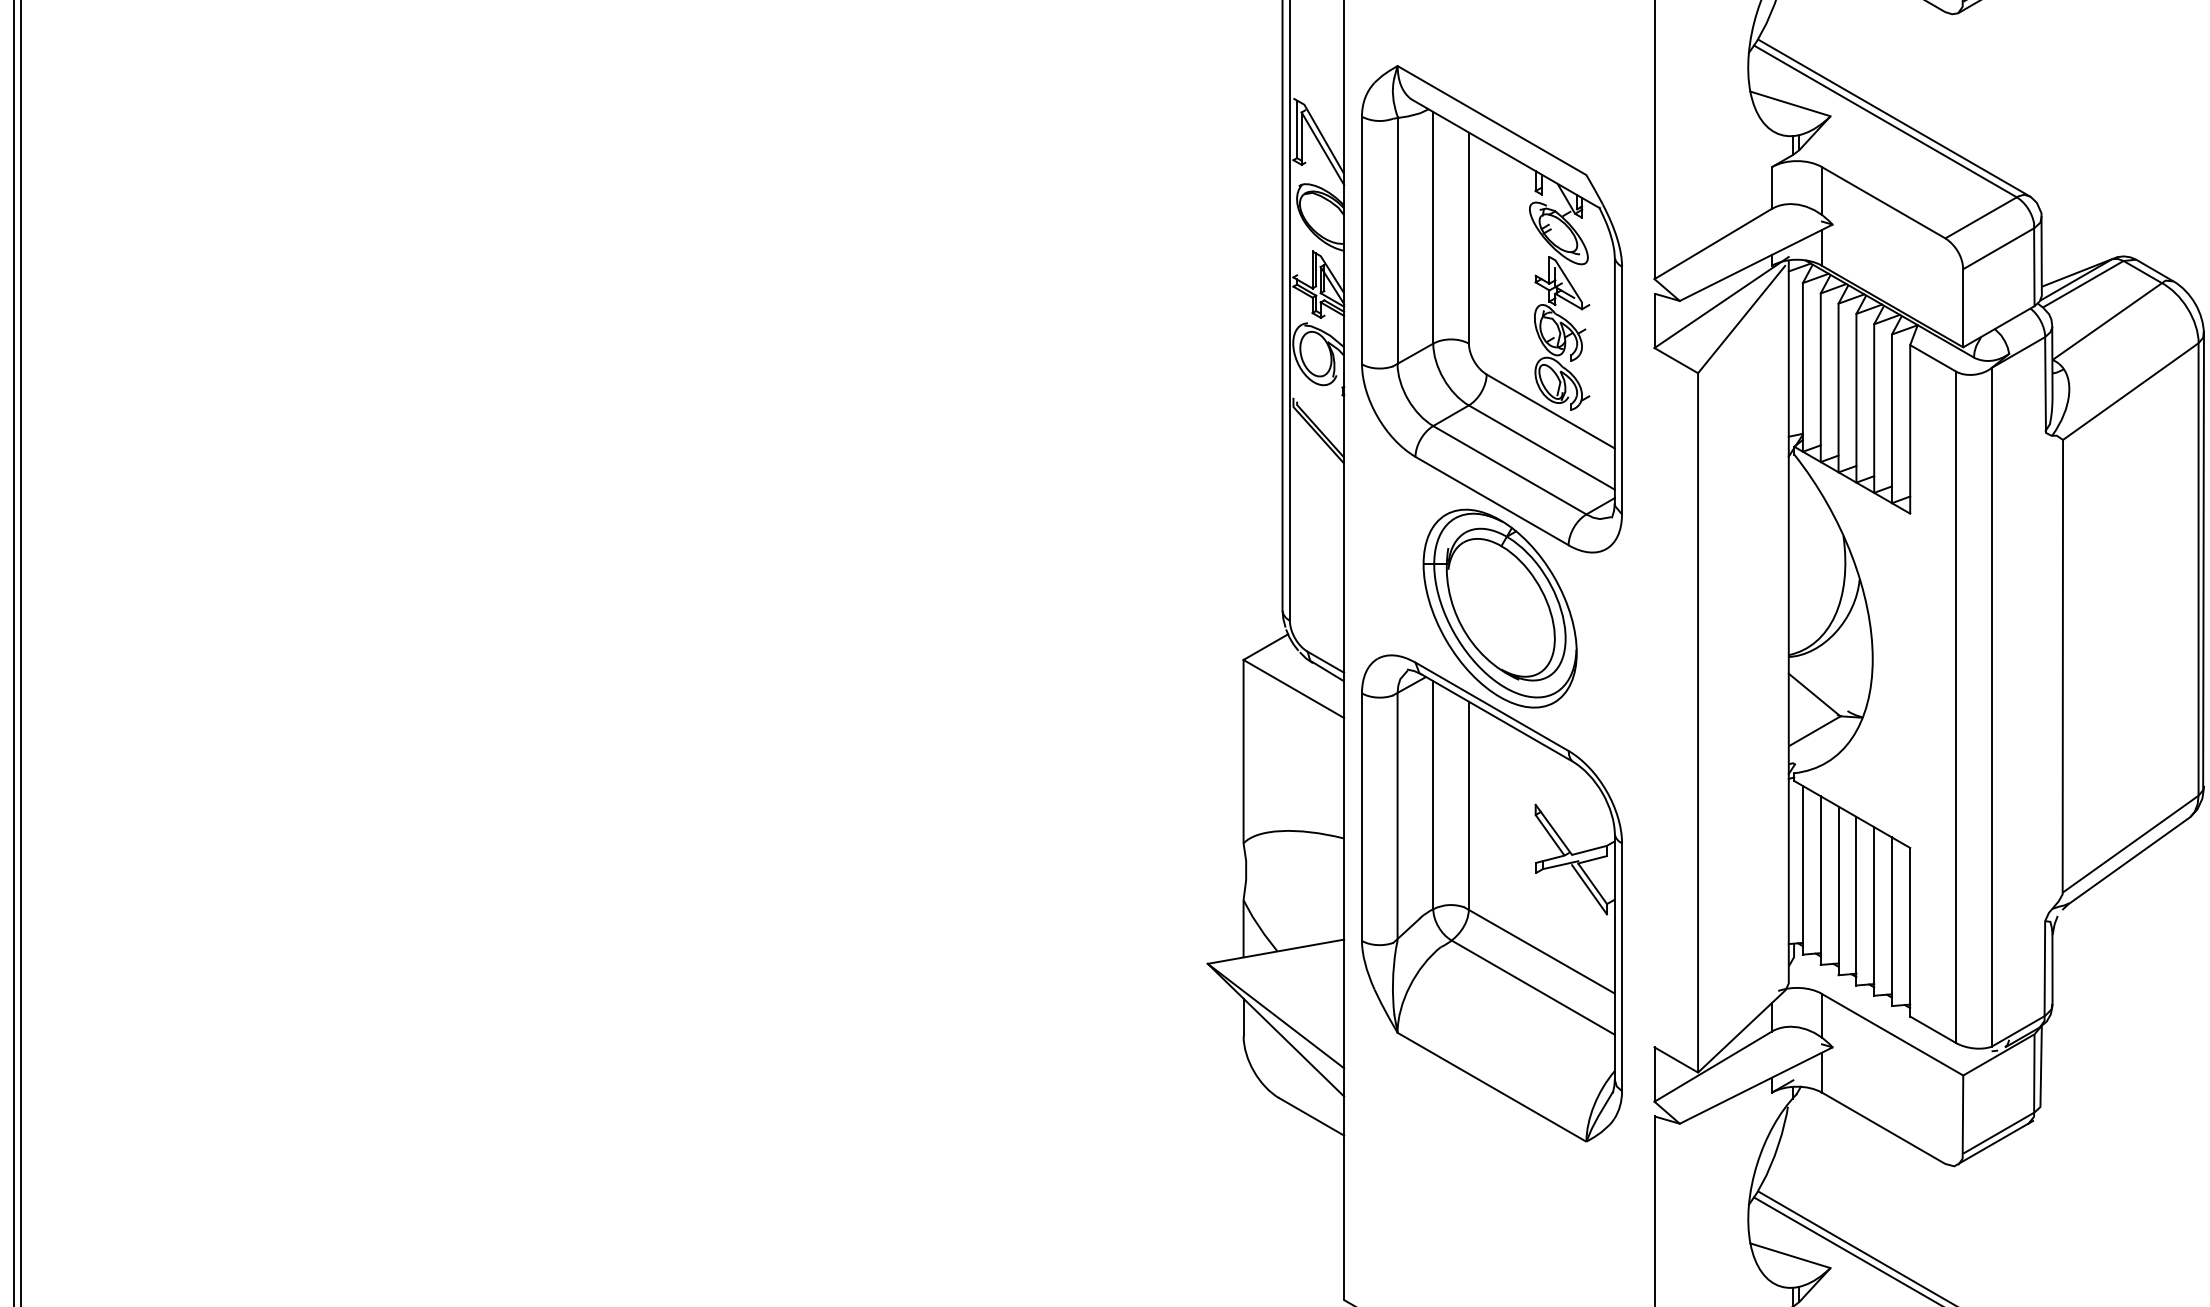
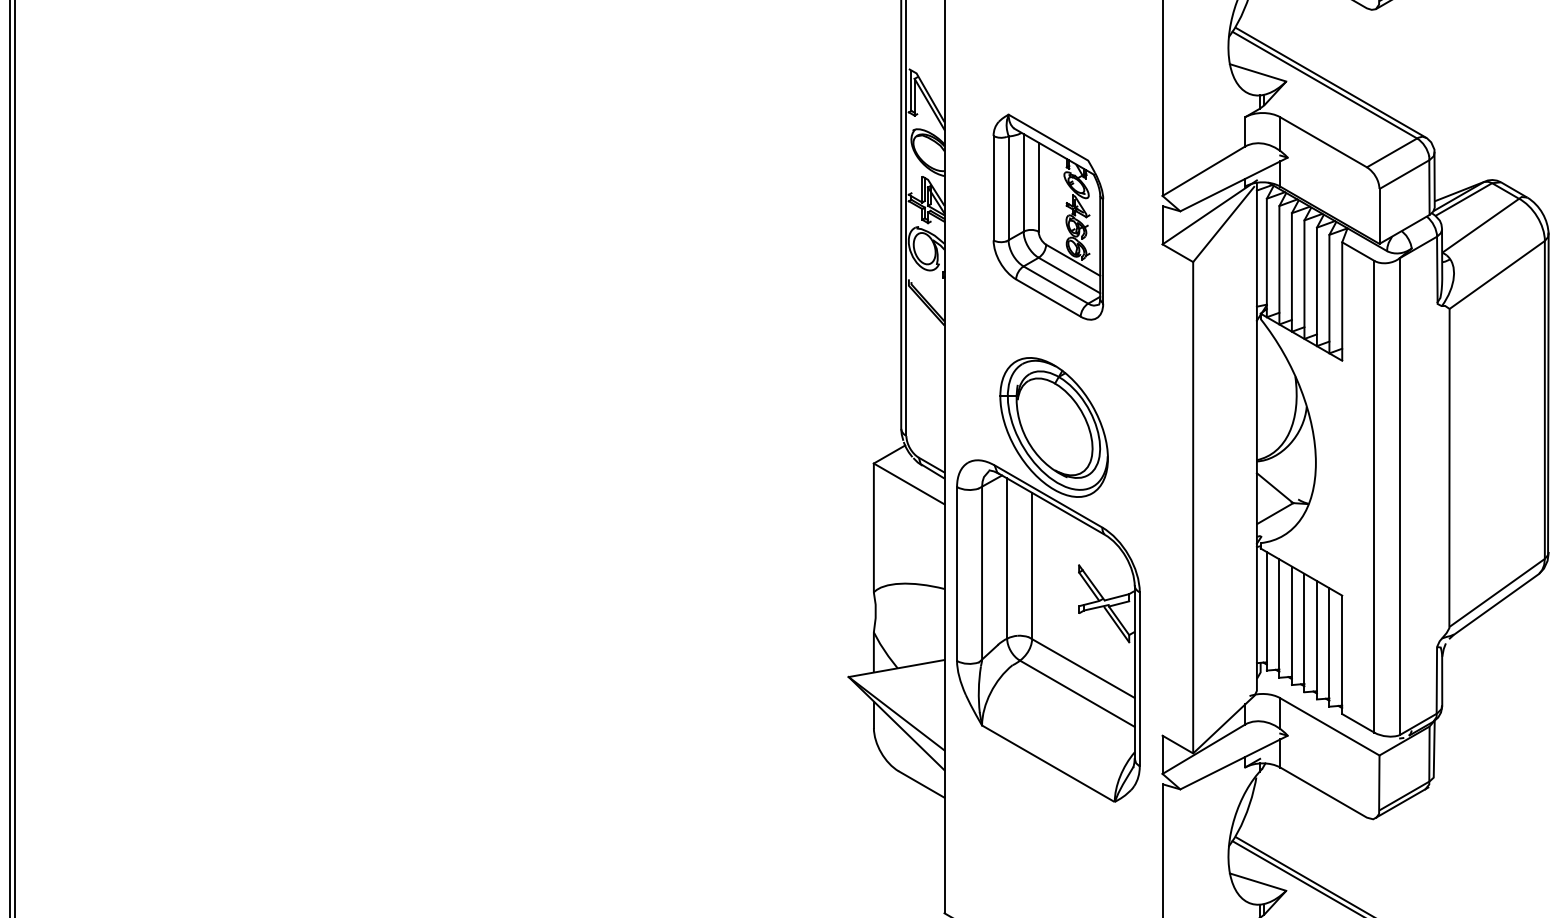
part: (1491, 309) -> (1048, 217), size x0.6

